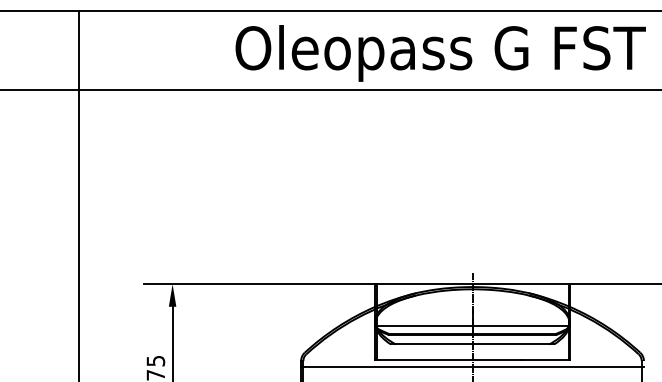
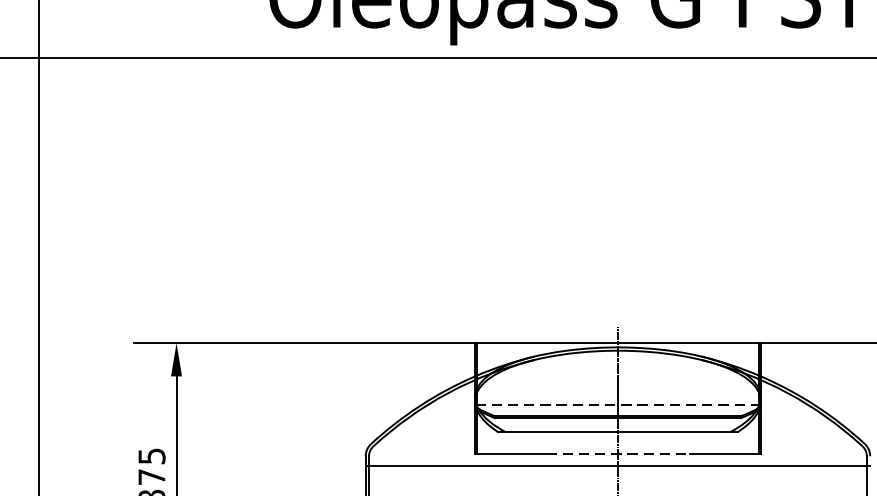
line: (472, 325) -> (617, 403), solid -> dashed
line: (472, 359) -> (617, 453), solid -> dashed

